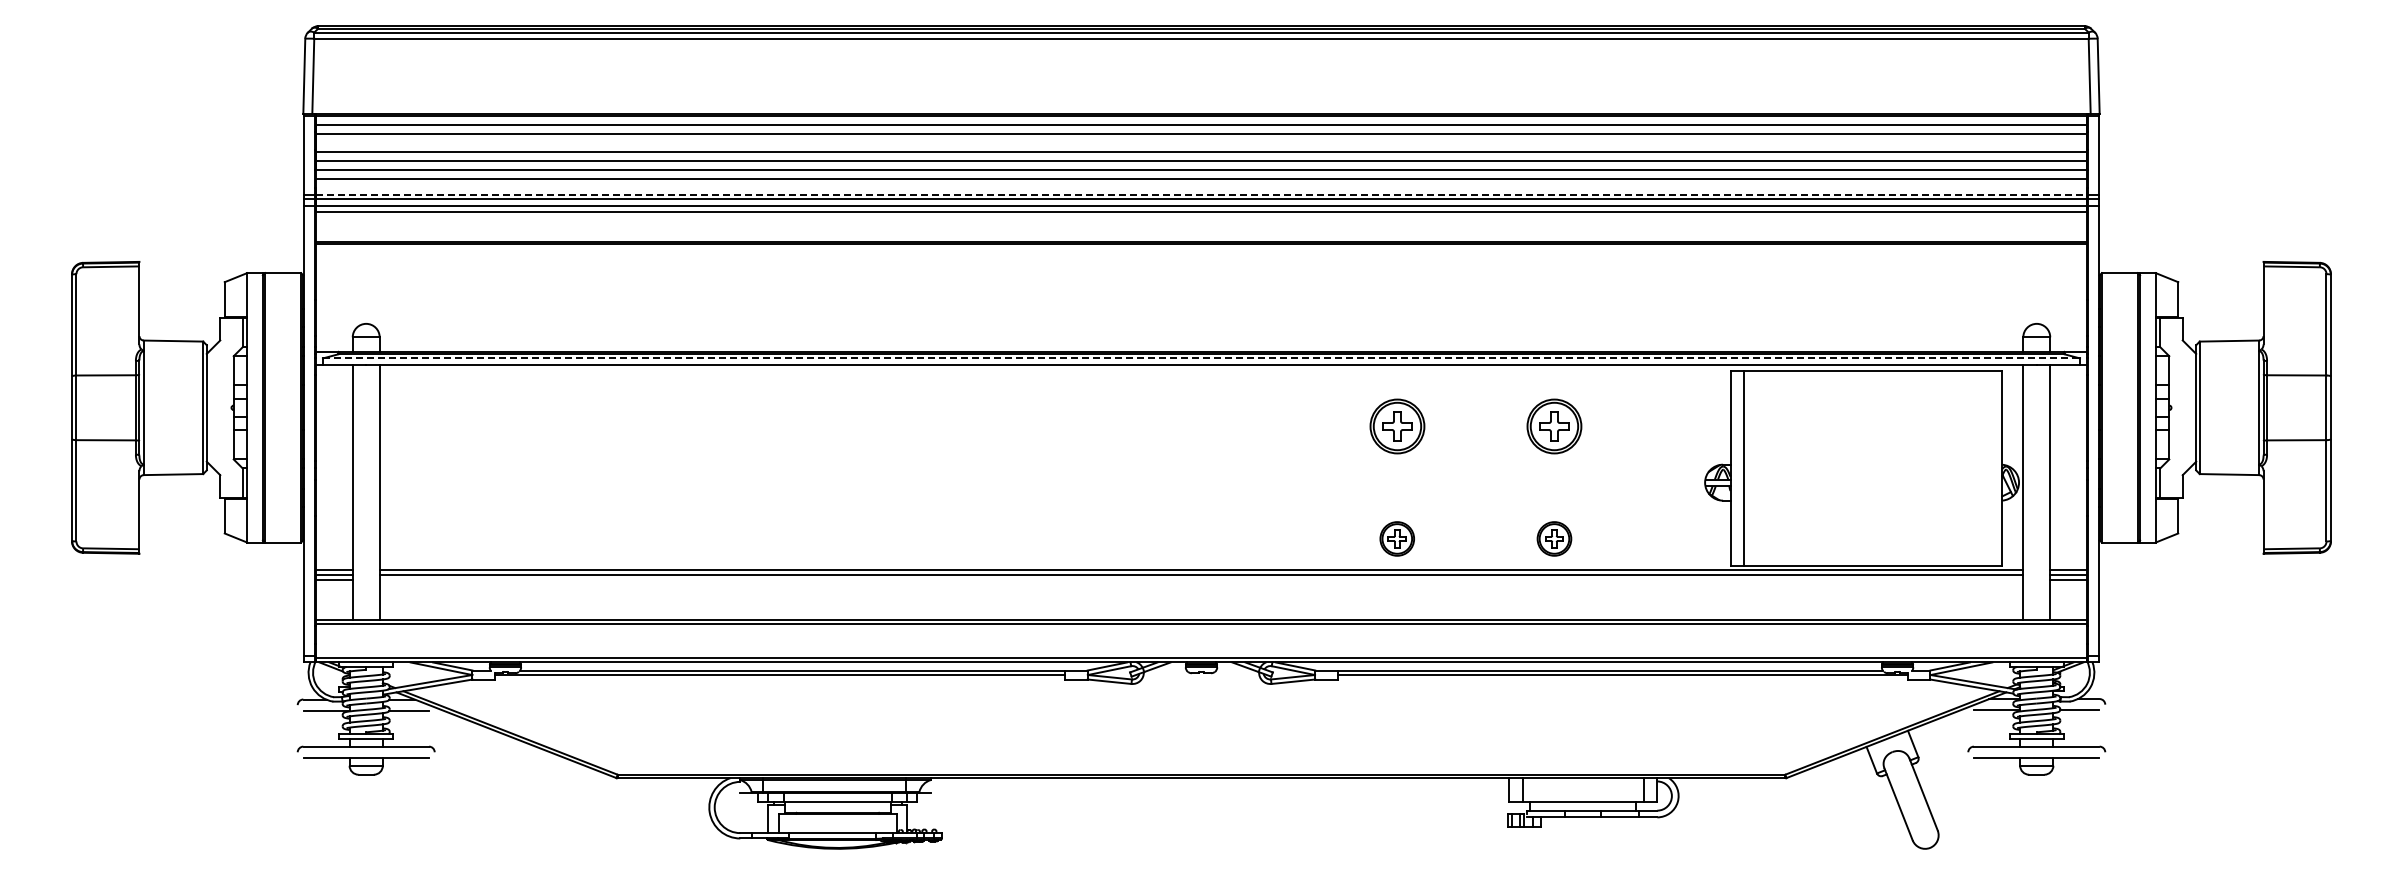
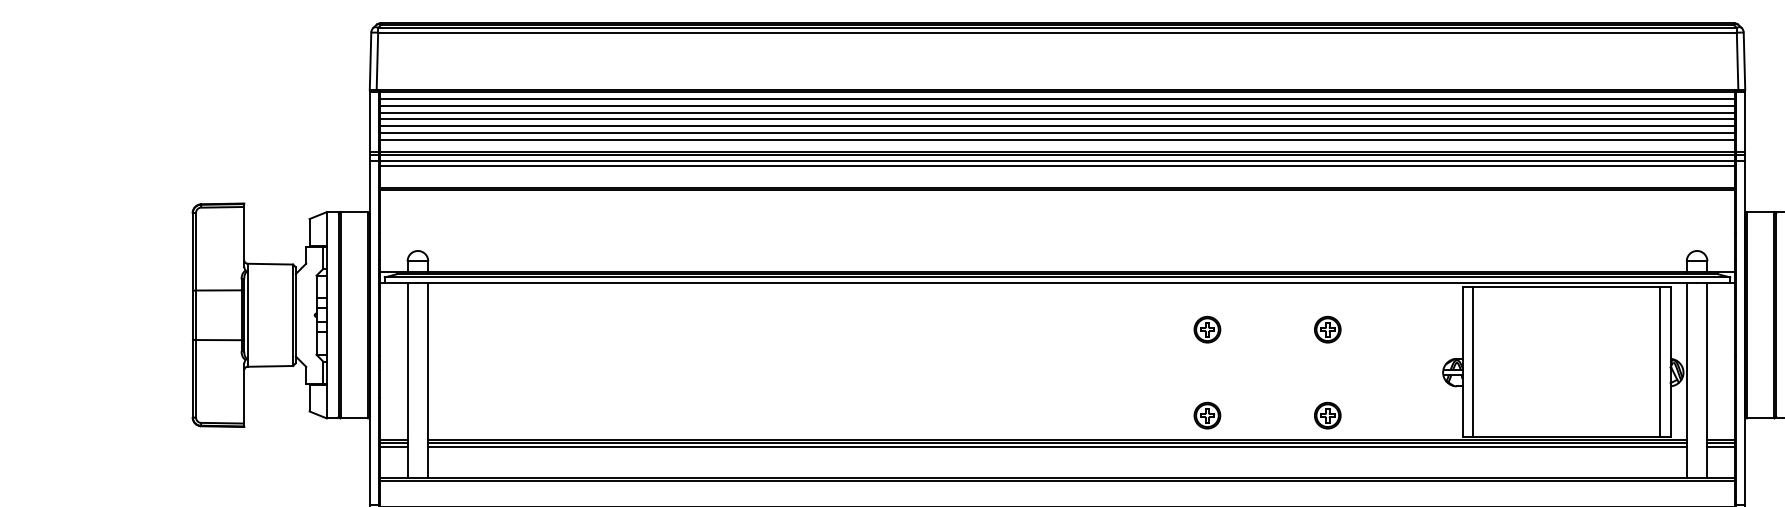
line: (1201, 143) -> (1057, 112), added
line: (1202, 194) -> (1058, 151), dashed -> solid
line: (1201, 358) -> (1057, 277), dashed -> solid
part: (1396, 426) -> (1206, 329), size x0.62
part: (1554, 426) -> (1327, 329), size x0.62
line: (1988, 468) -> (1660, 361), added
line: (1201, 579) -> (1057, 446), added

